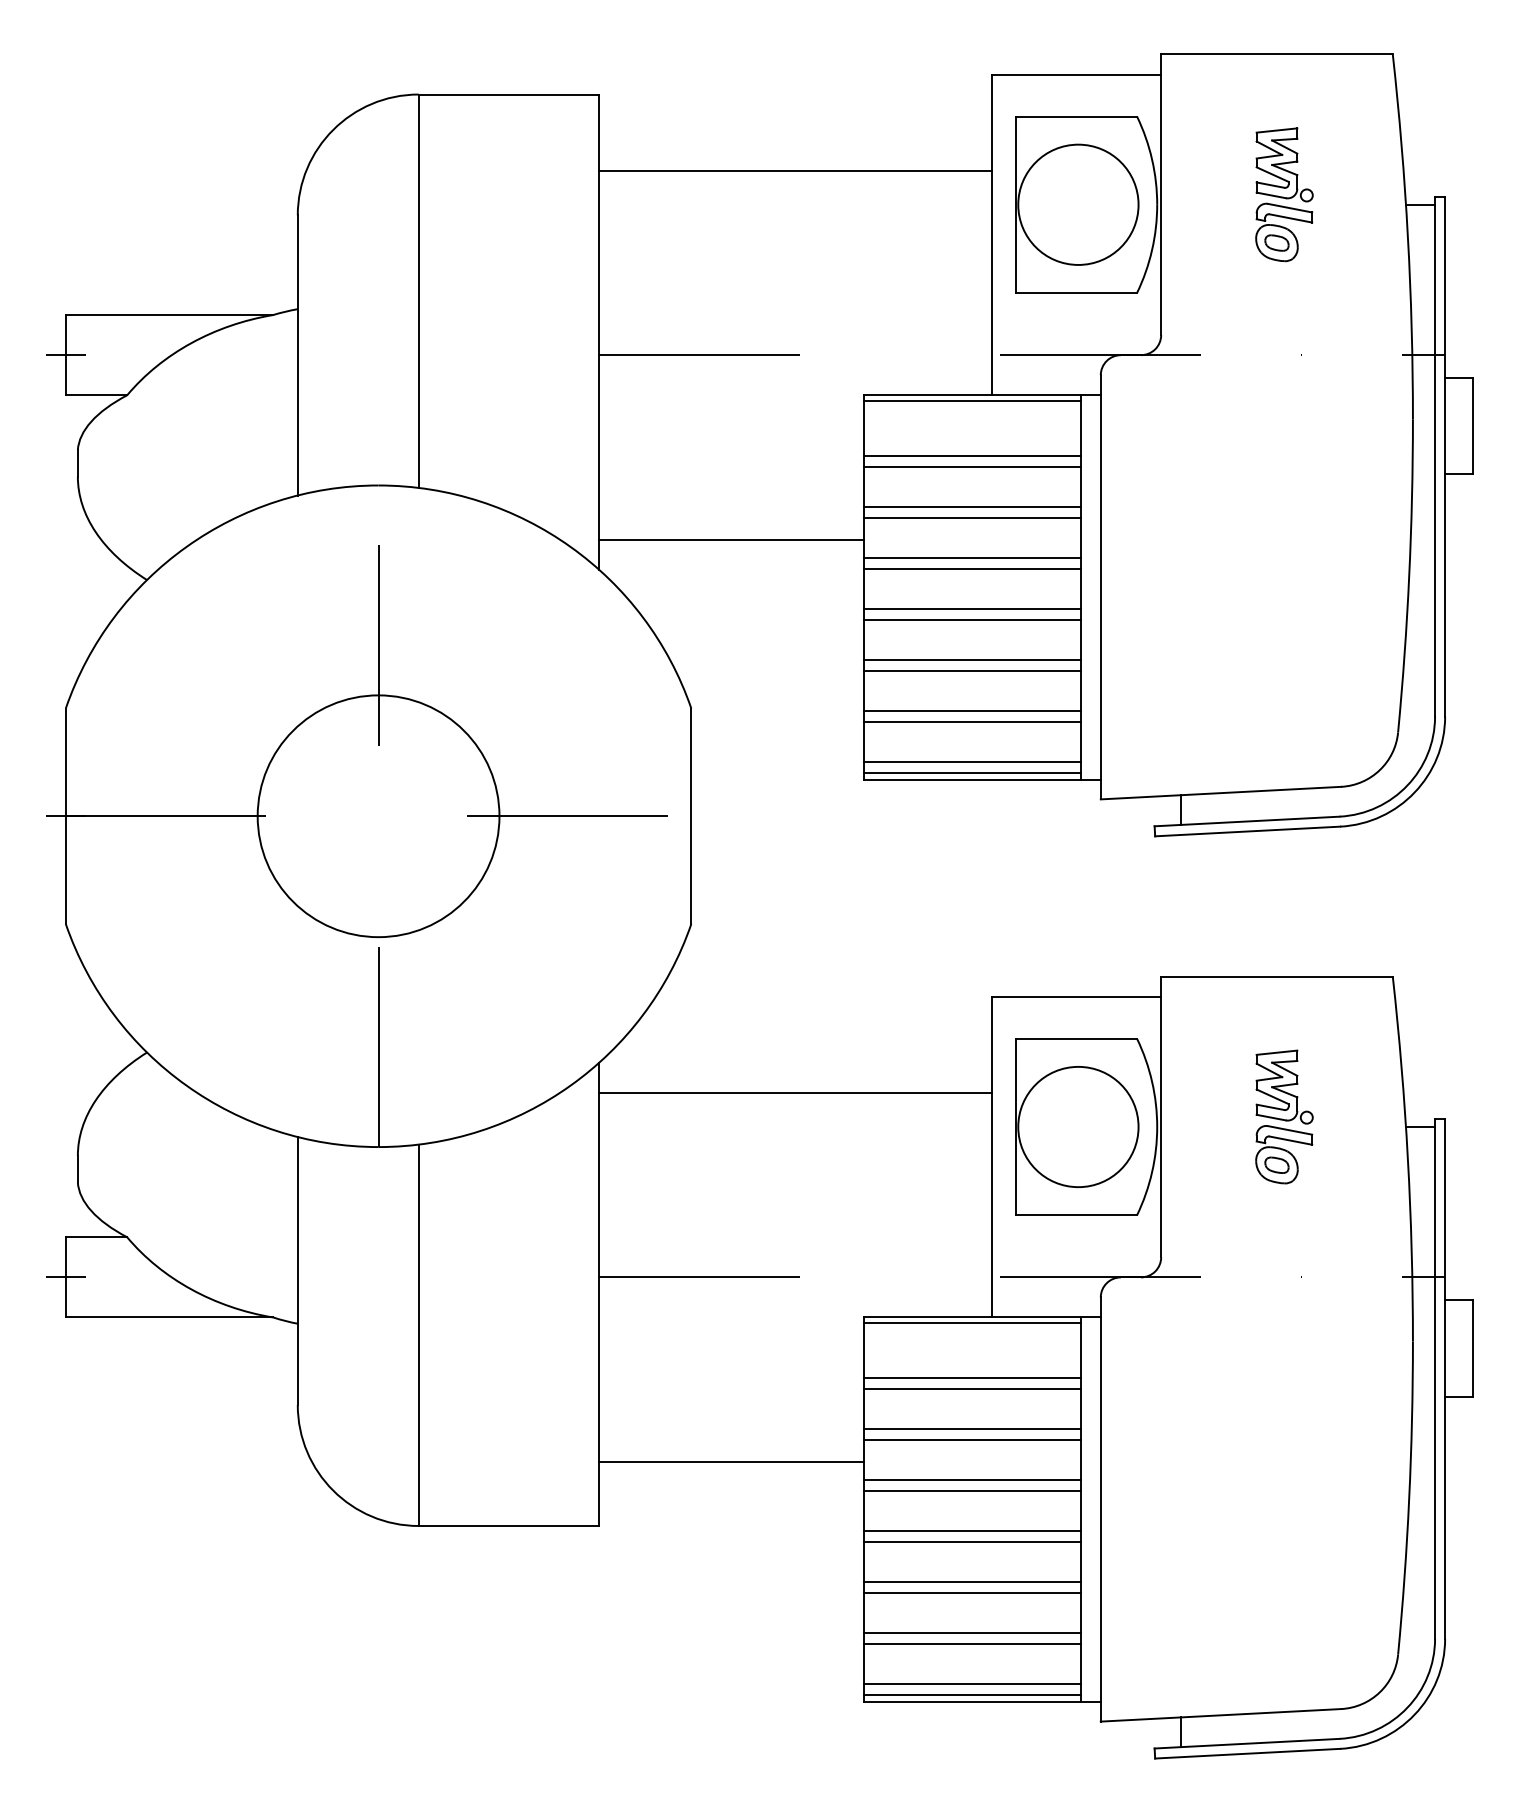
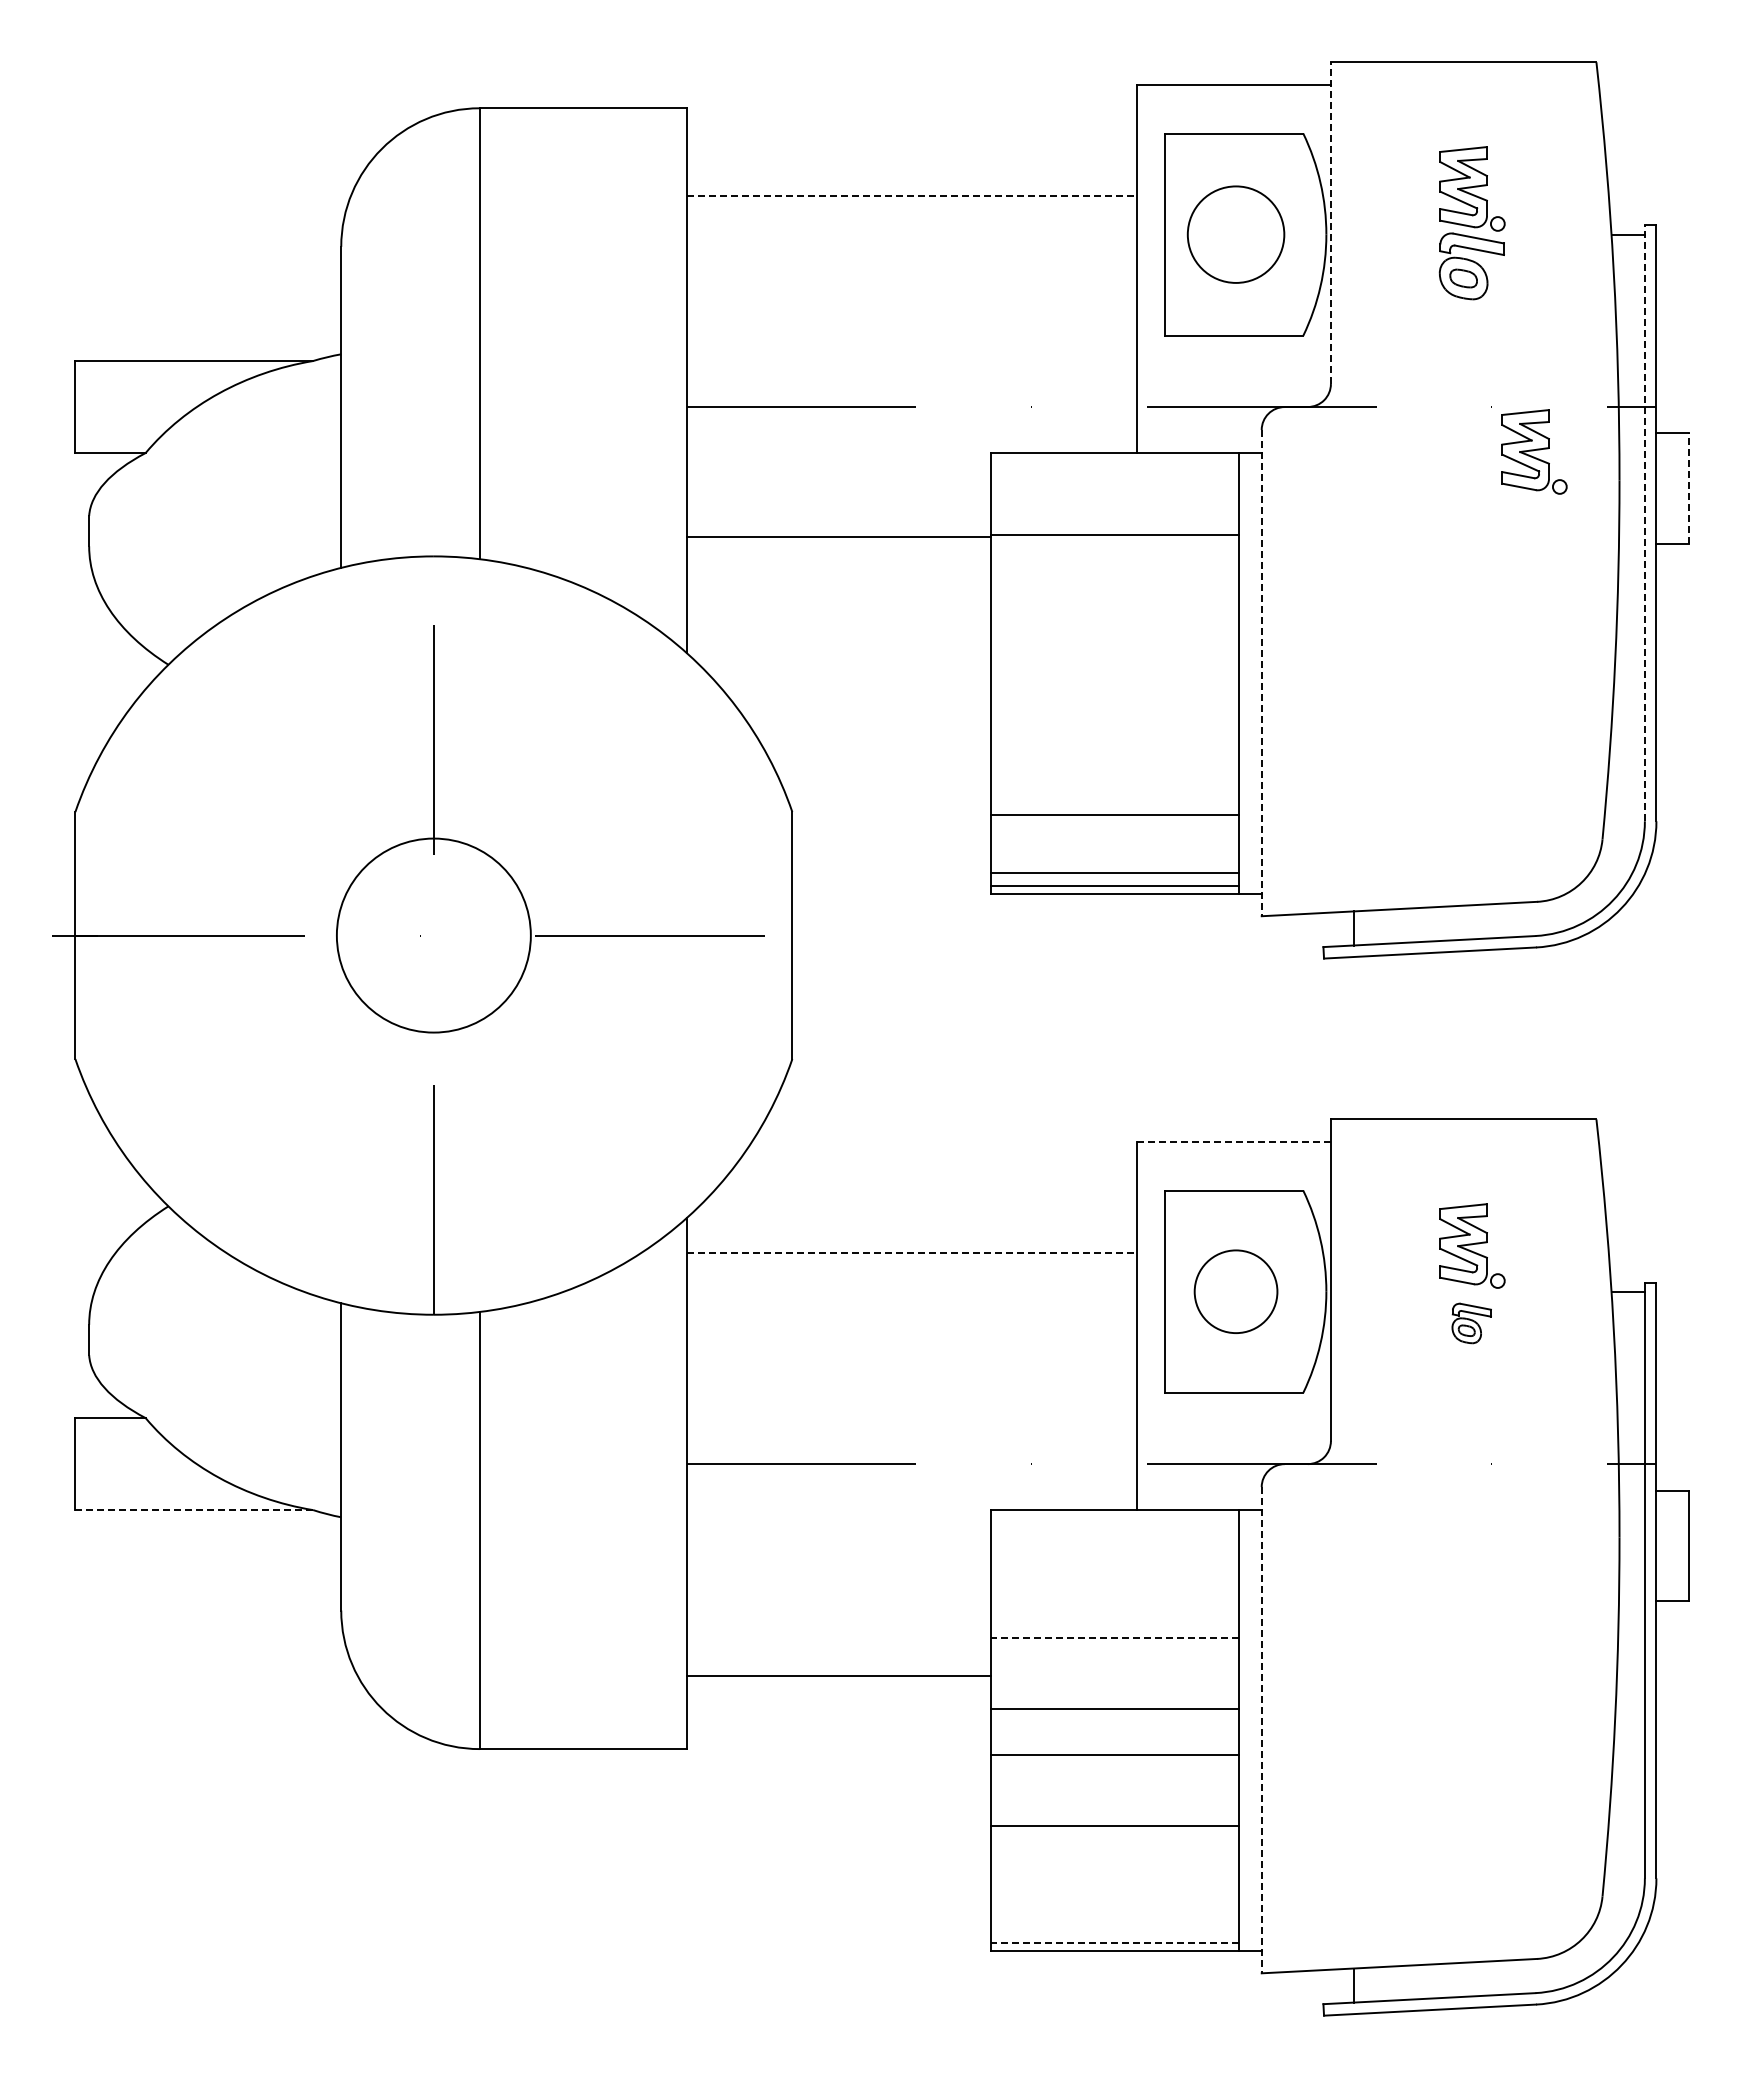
line: (796, 170) -> (912, 195), solid -> dashed
line: (1160, 195) -> (1330, 223), solid -> dashed
circle: (1078, 204) -> (1236, 234), size x0.7
line: (65, 355) -> (75, 407), removed
part: (1338, 393) -> (1534, 451), added
line: (972, 400) -> (1114, 459), removed
line: (1473, 426) -> (1688, 488), solid -> dashed
line: (972, 455) -> (1114, 522), removed
line: (1434, 456) -> (1644, 523), solid -> dashed
line: (972, 506) -> (1114, 580), removed
line: (972, 517) -> (1114, 593), removed
line: (731, 539) -> (838, 537), moved
line: (972, 557) -> (1114, 639), removed
line: (972, 569) -> (1114, 652), removed
line: (1100, 587) -> (1261, 673), solid -> dashed
line: (972, 608) -> (1114, 697), removed
line: (972, 619) -> (1114, 710), removed
line: (972, 660) -> (1114, 756), removed
line: (972, 671) -> (1114, 769), removed
line: (972, 721) -> (1114, 827), removed
circle: (378, 816) -> (433, 935), size x0.7
line: (1077, 996) -> (1234, 1142), solid -> dashed
line: (796, 1092) -> (912, 1252), solid -> dashed
circle: (1078, 1126) -> (1236, 1291), size x0.6
part: (1283, 1154) -> (1471, 1323), size x0.6
line: (65, 1277) -> (75, 1464), removed
line: (169, 1317) -> (194, 1510), solid -> dashed
line: (972, 1323) -> (1114, 1516), removed
line: (972, 1378) -> (1114, 1579), removed
line: (972, 1389) -> (1114, 1592), removed
line: (972, 1428) -> (1114, 1637), solid -> dashed
line: (972, 1439) -> (1114, 1650), removed
line: (972, 1480) -> (1114, 1696), removed
line: (1100, 1509) -> (1261, 1730), solid -> dashed
line: (972, 1542) -> (1114, 1767), removed
line: (972, 1582) -> (1114, 1813), removed
line: (972, 1632) -> (1114, 1871), removed
line: (972, 1644) -> (1114, 1884), removed
line: (972, 1684) -> (1114, 1930), removed
line: (972, 1695) -> (1114, 1943), solid -> dashed

